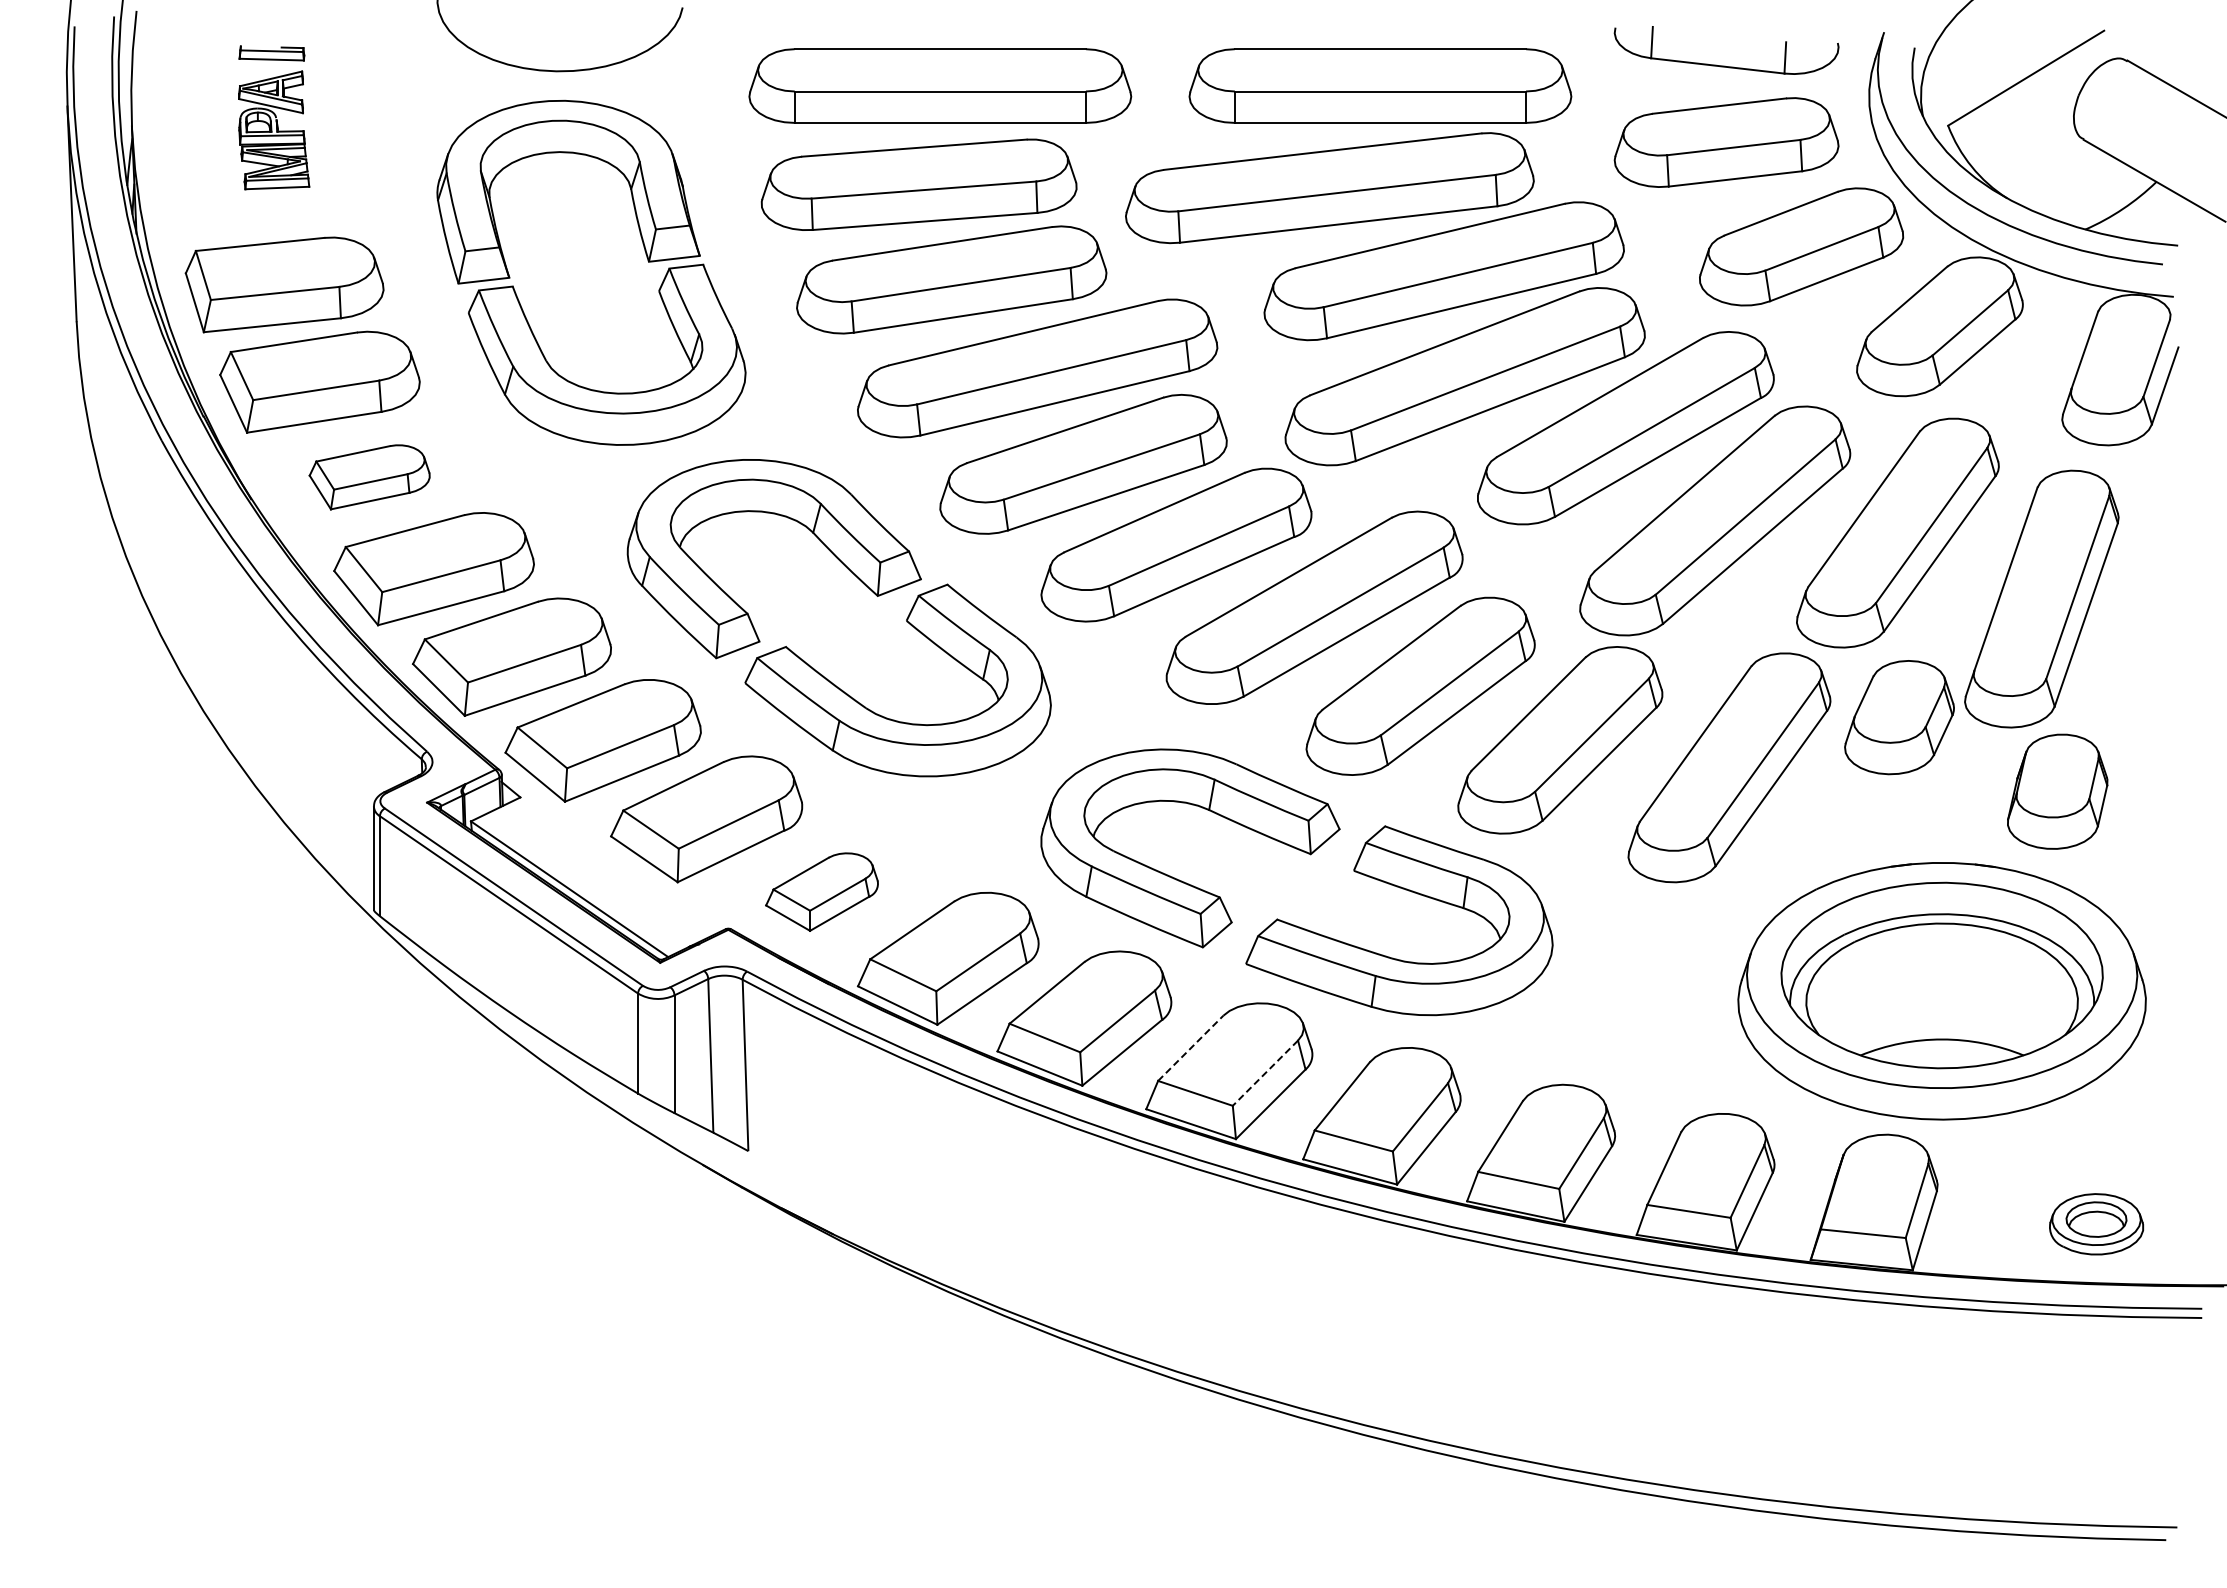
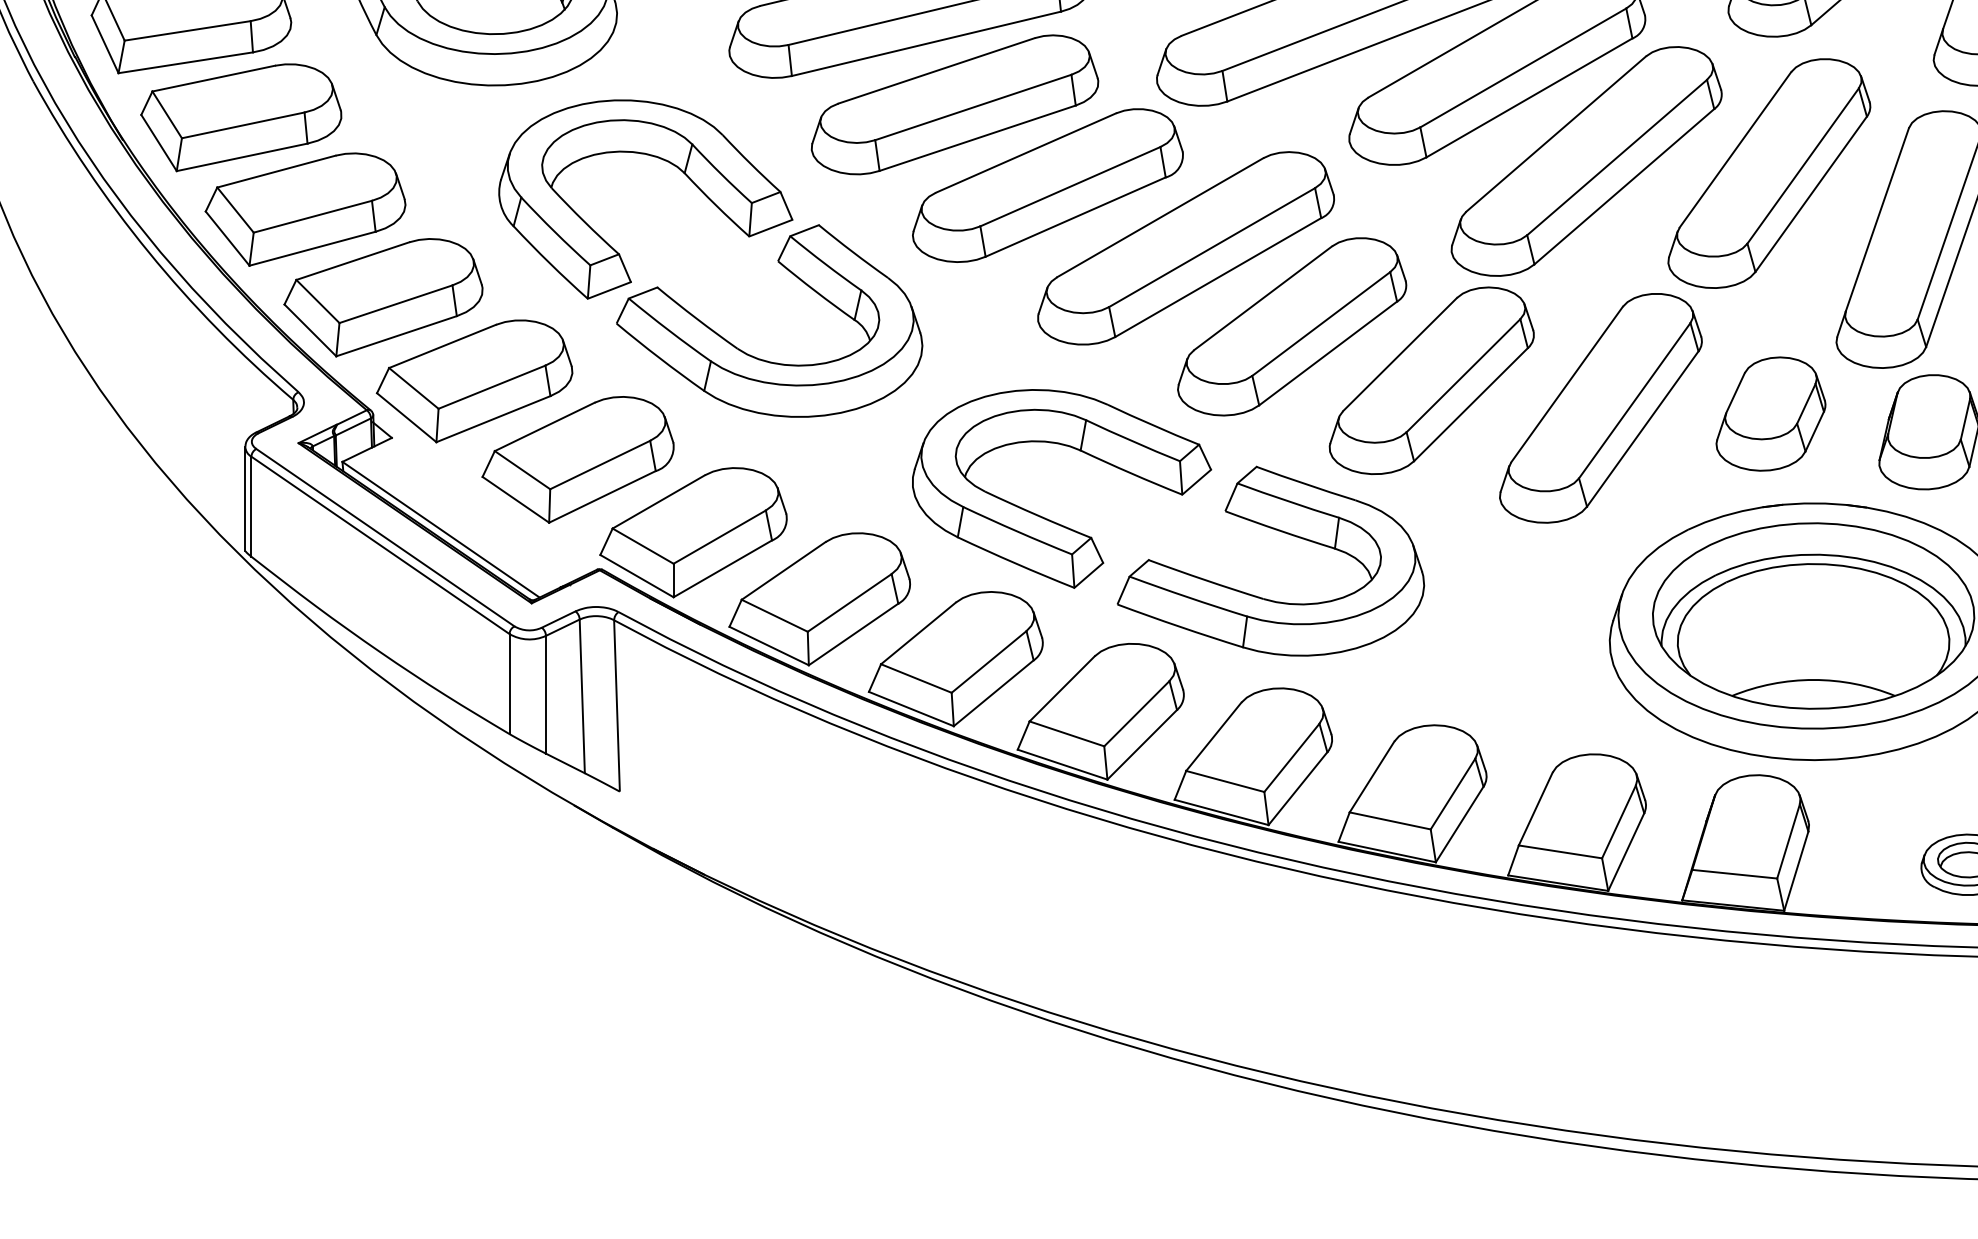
part: (369, 477) -> (240, 118), size x1.67
part: (1899, 717) -> (1770, 414), moved
part: (821, 891) -> (692, 532), size x1.67
line: (1191, 1047) -> (1062, 688), dashed -> solid
line: (1265, 1073) -> (1136, 714), dashed -> solid

